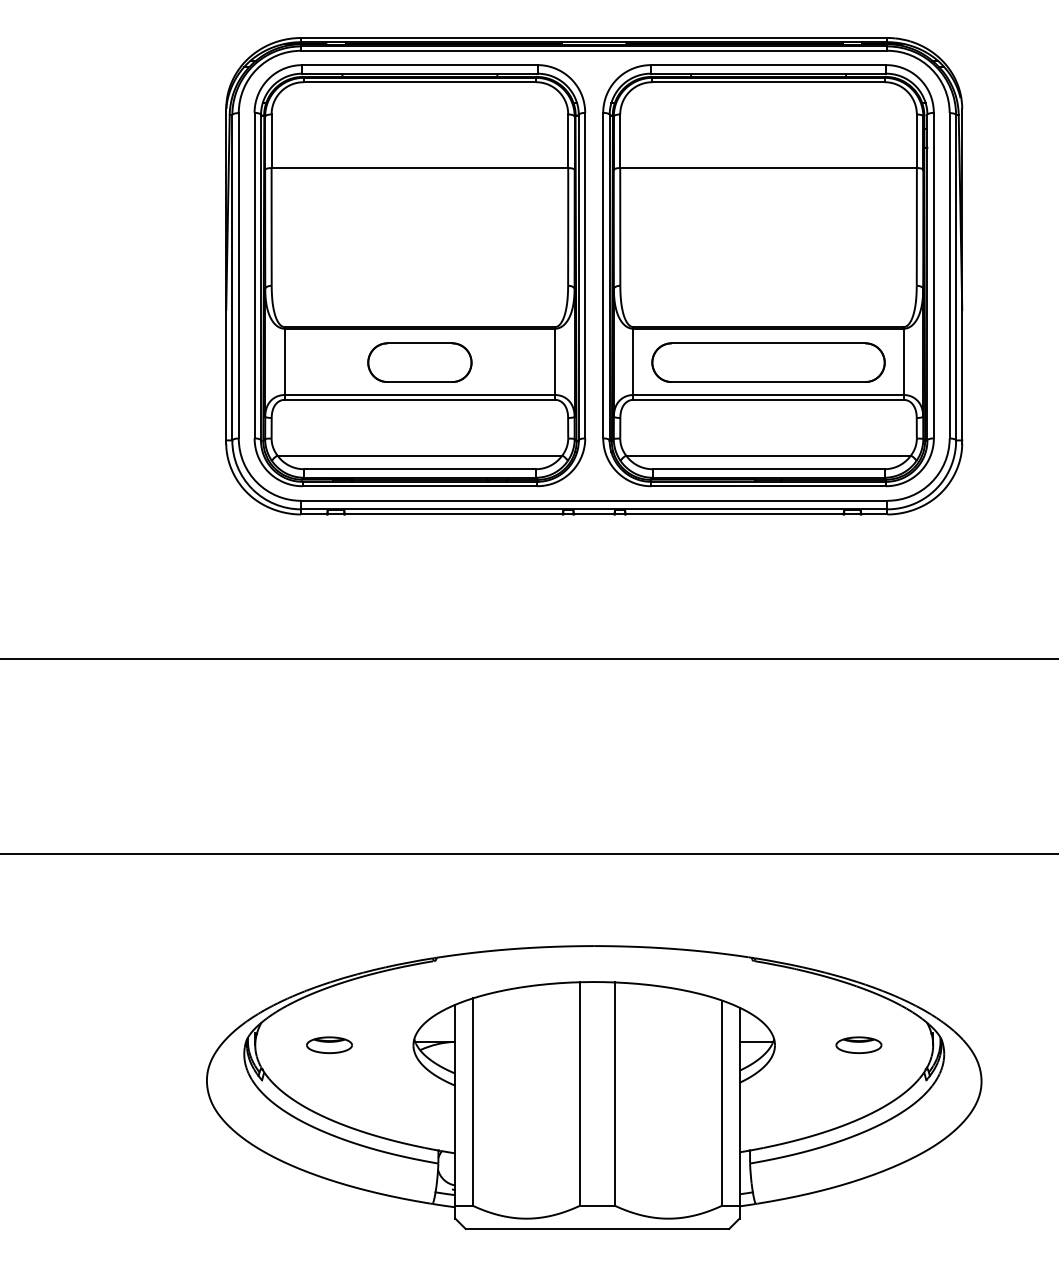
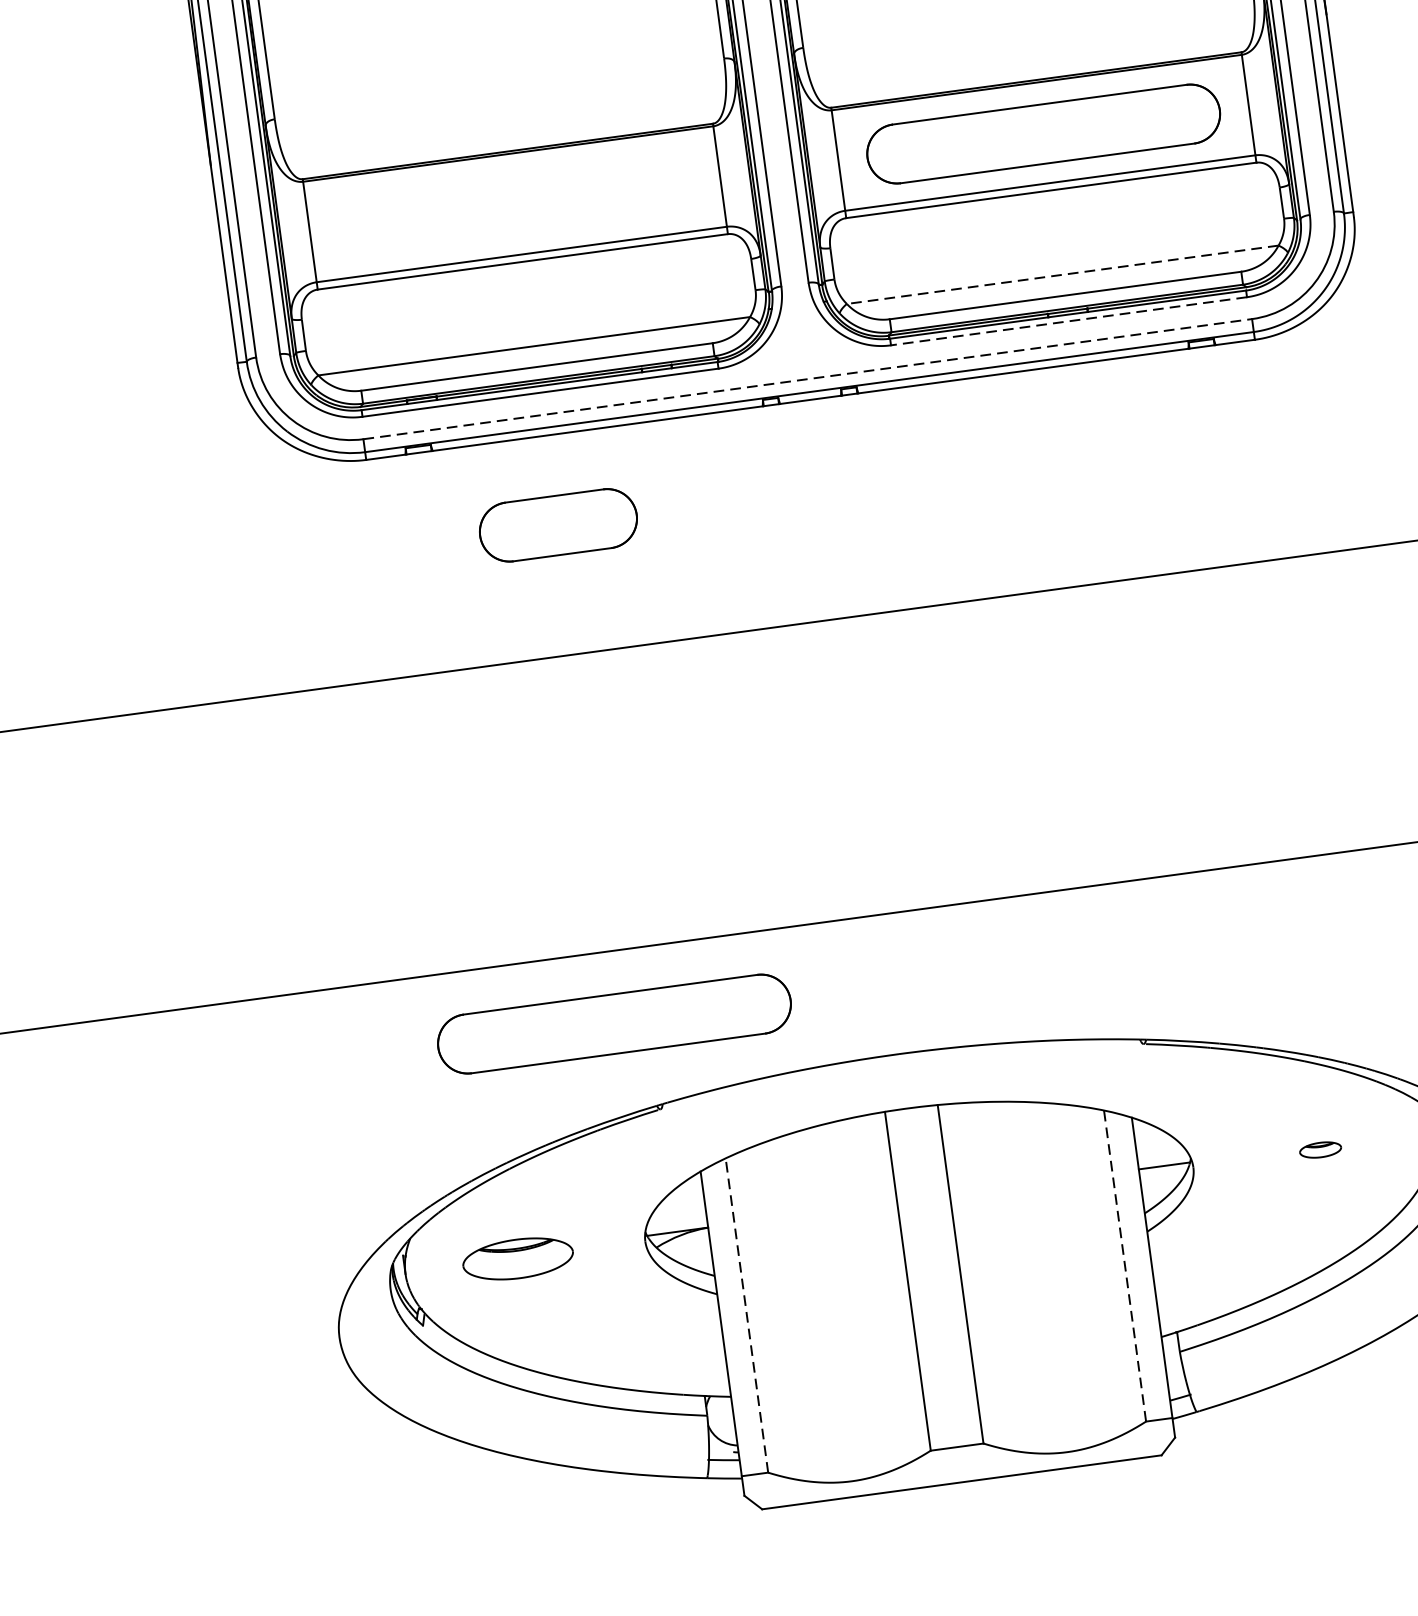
part: (419, 362) -> (557, 525), moved
line: (768, 455) -> (1062, 274), solid -> dashed
line: (768, 486) -> (1068, 321), solid -> dashed
line: (594, 500) -> (808, 378), solid -> dashed
part: (412, 901) -> (614, 1023), added
part: (329, 1044) -> (517, 1257), size x1.6
part: (858, 1044) -> (1319, 1149), size x0.6
line: (472, 1102) -> (746, 1316), solid -> dashed
line: (722, 1103) -> (1125, 1266), solid -> dashed

